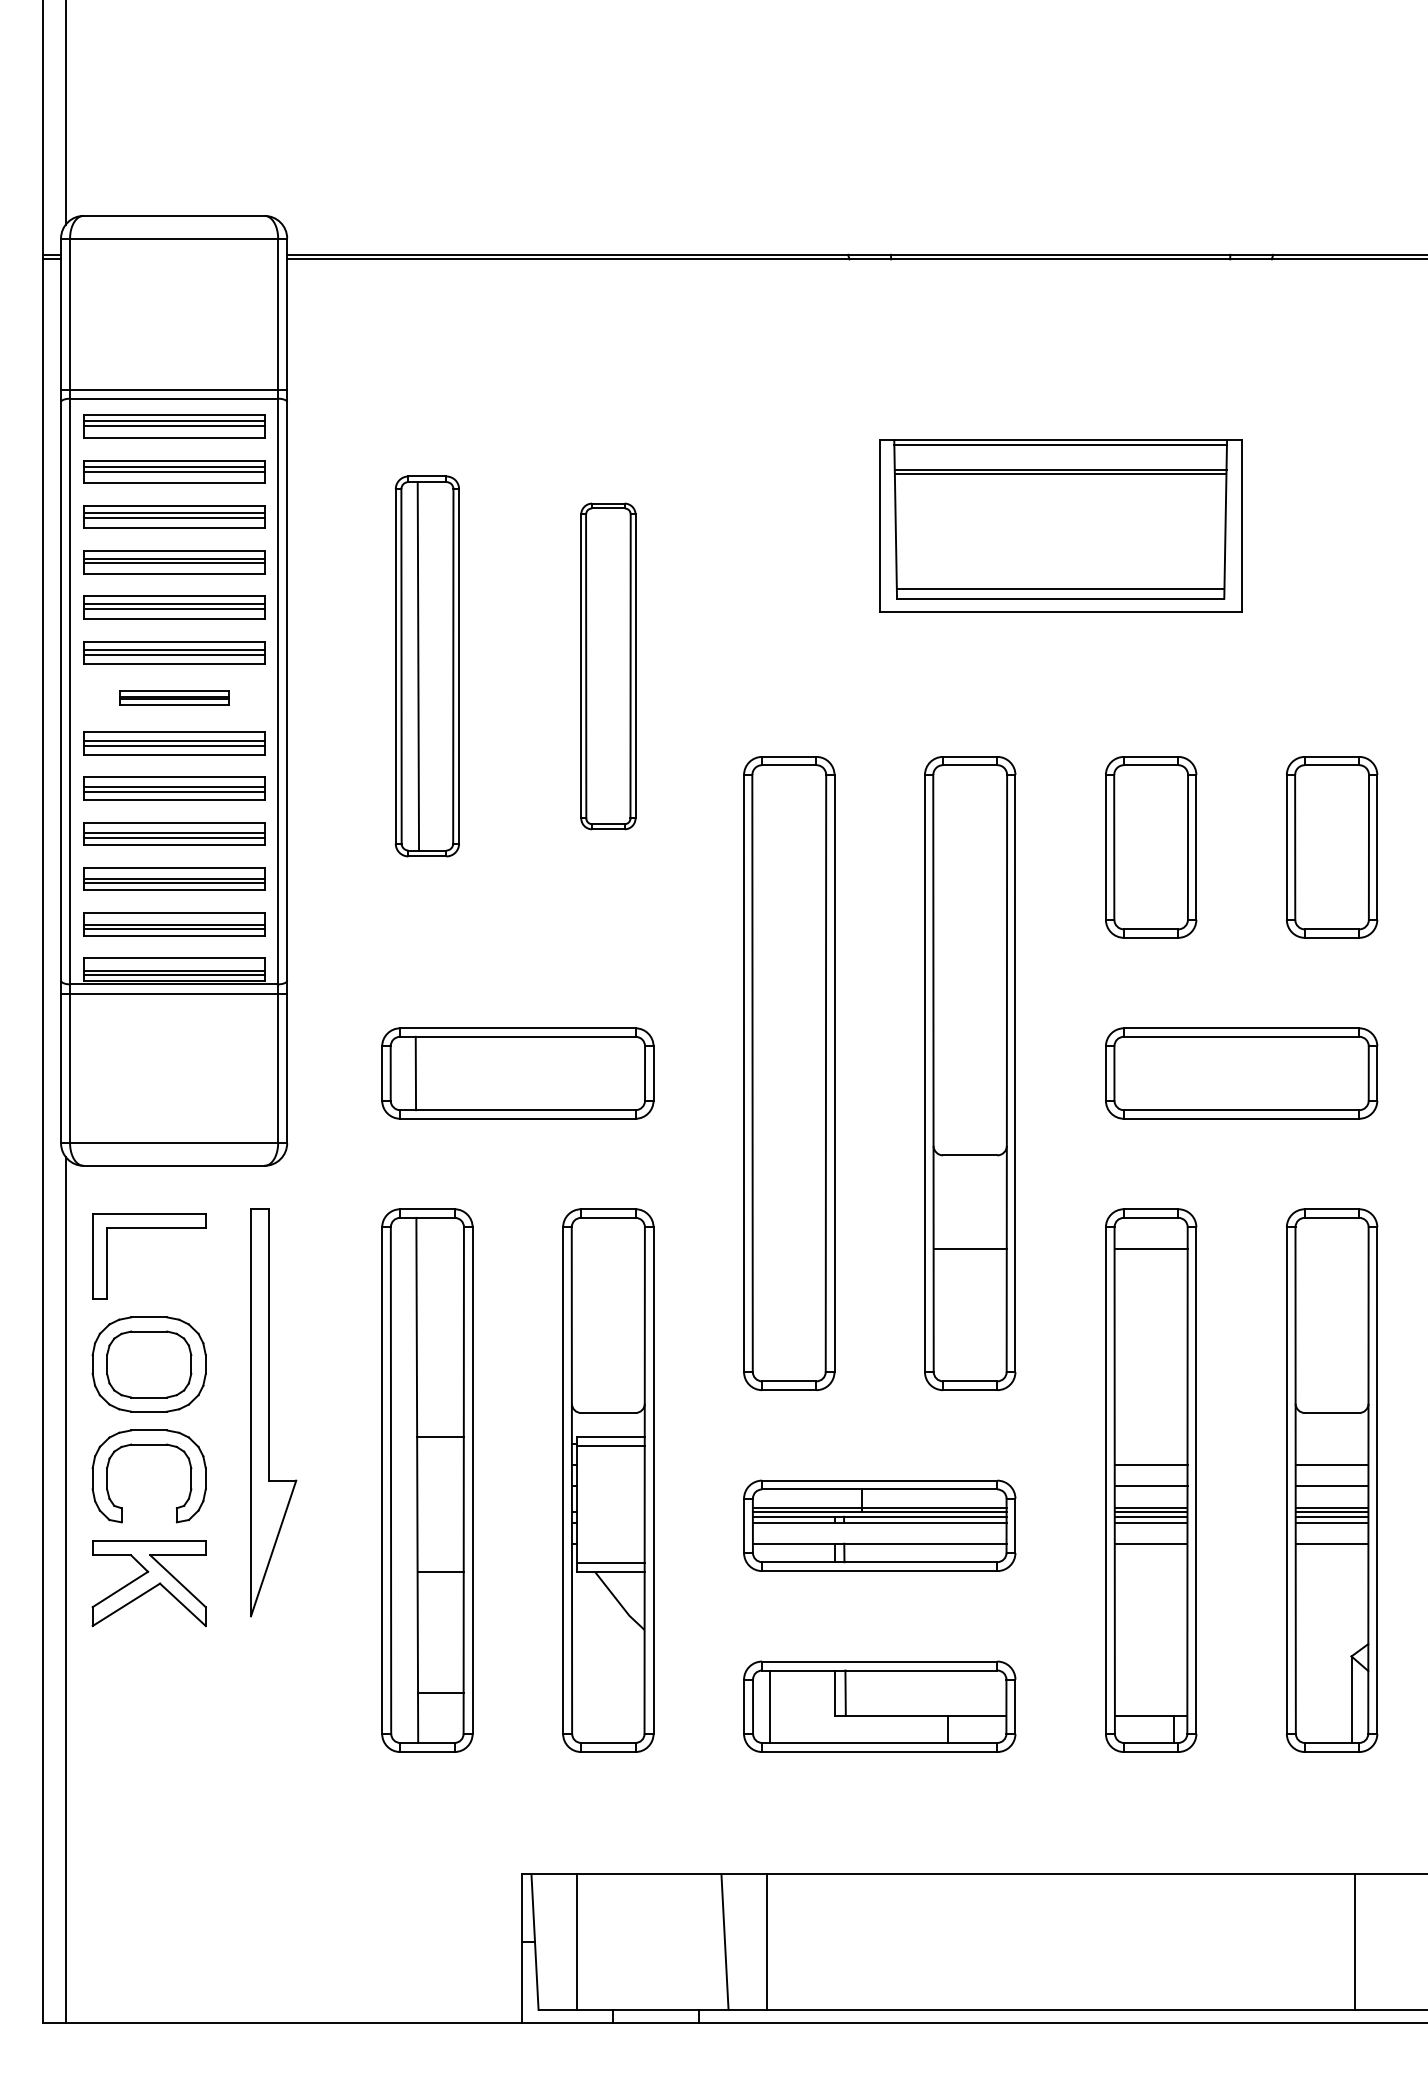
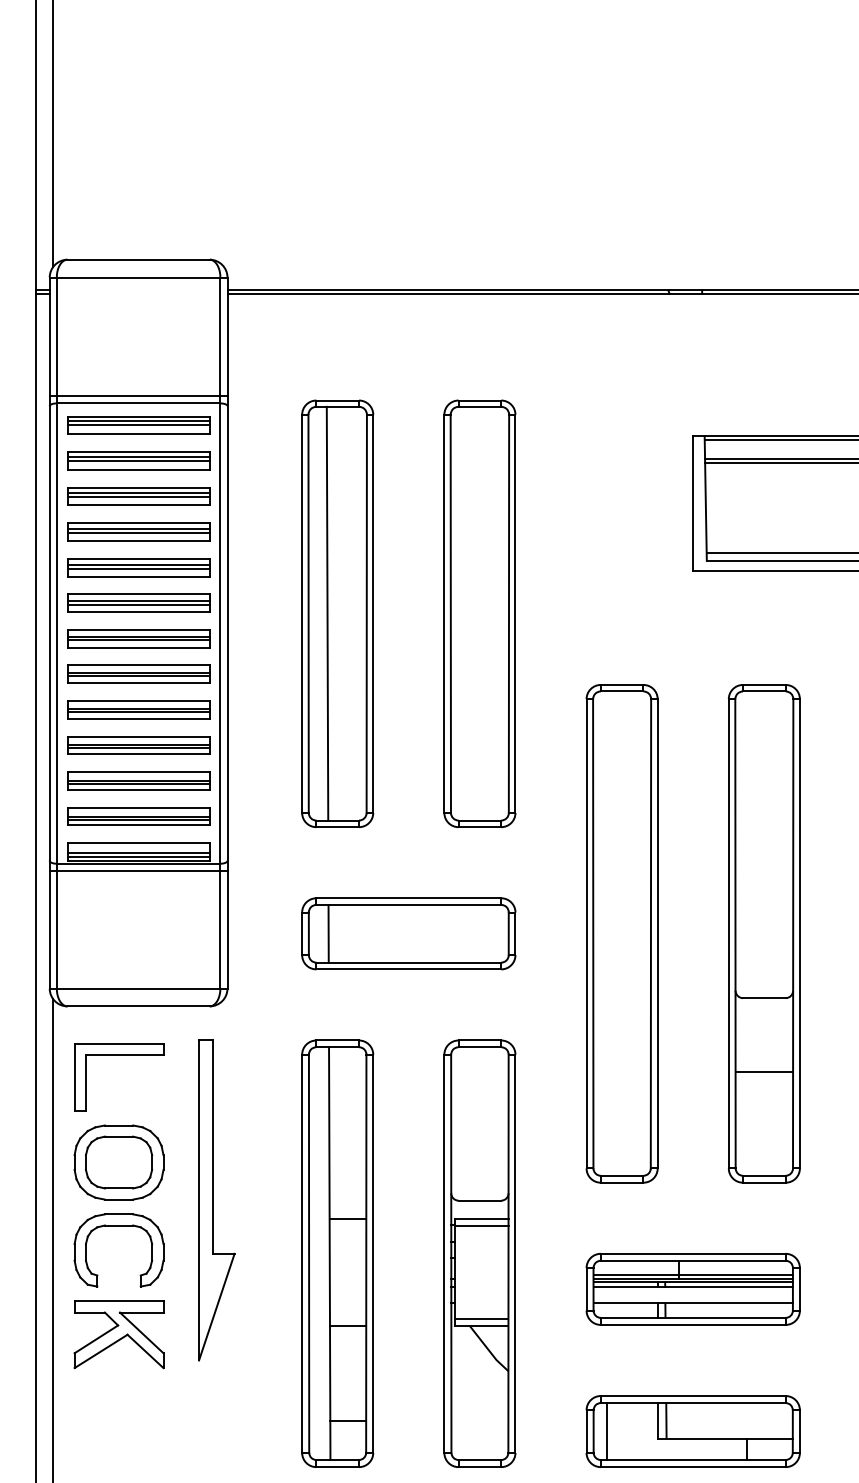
part: (427, 666) -> (337, 613), size x1.43
part: (608, 666) -> (480, 613), size x1.67
part: (174, 697) -> (138, 638), size x1.67

